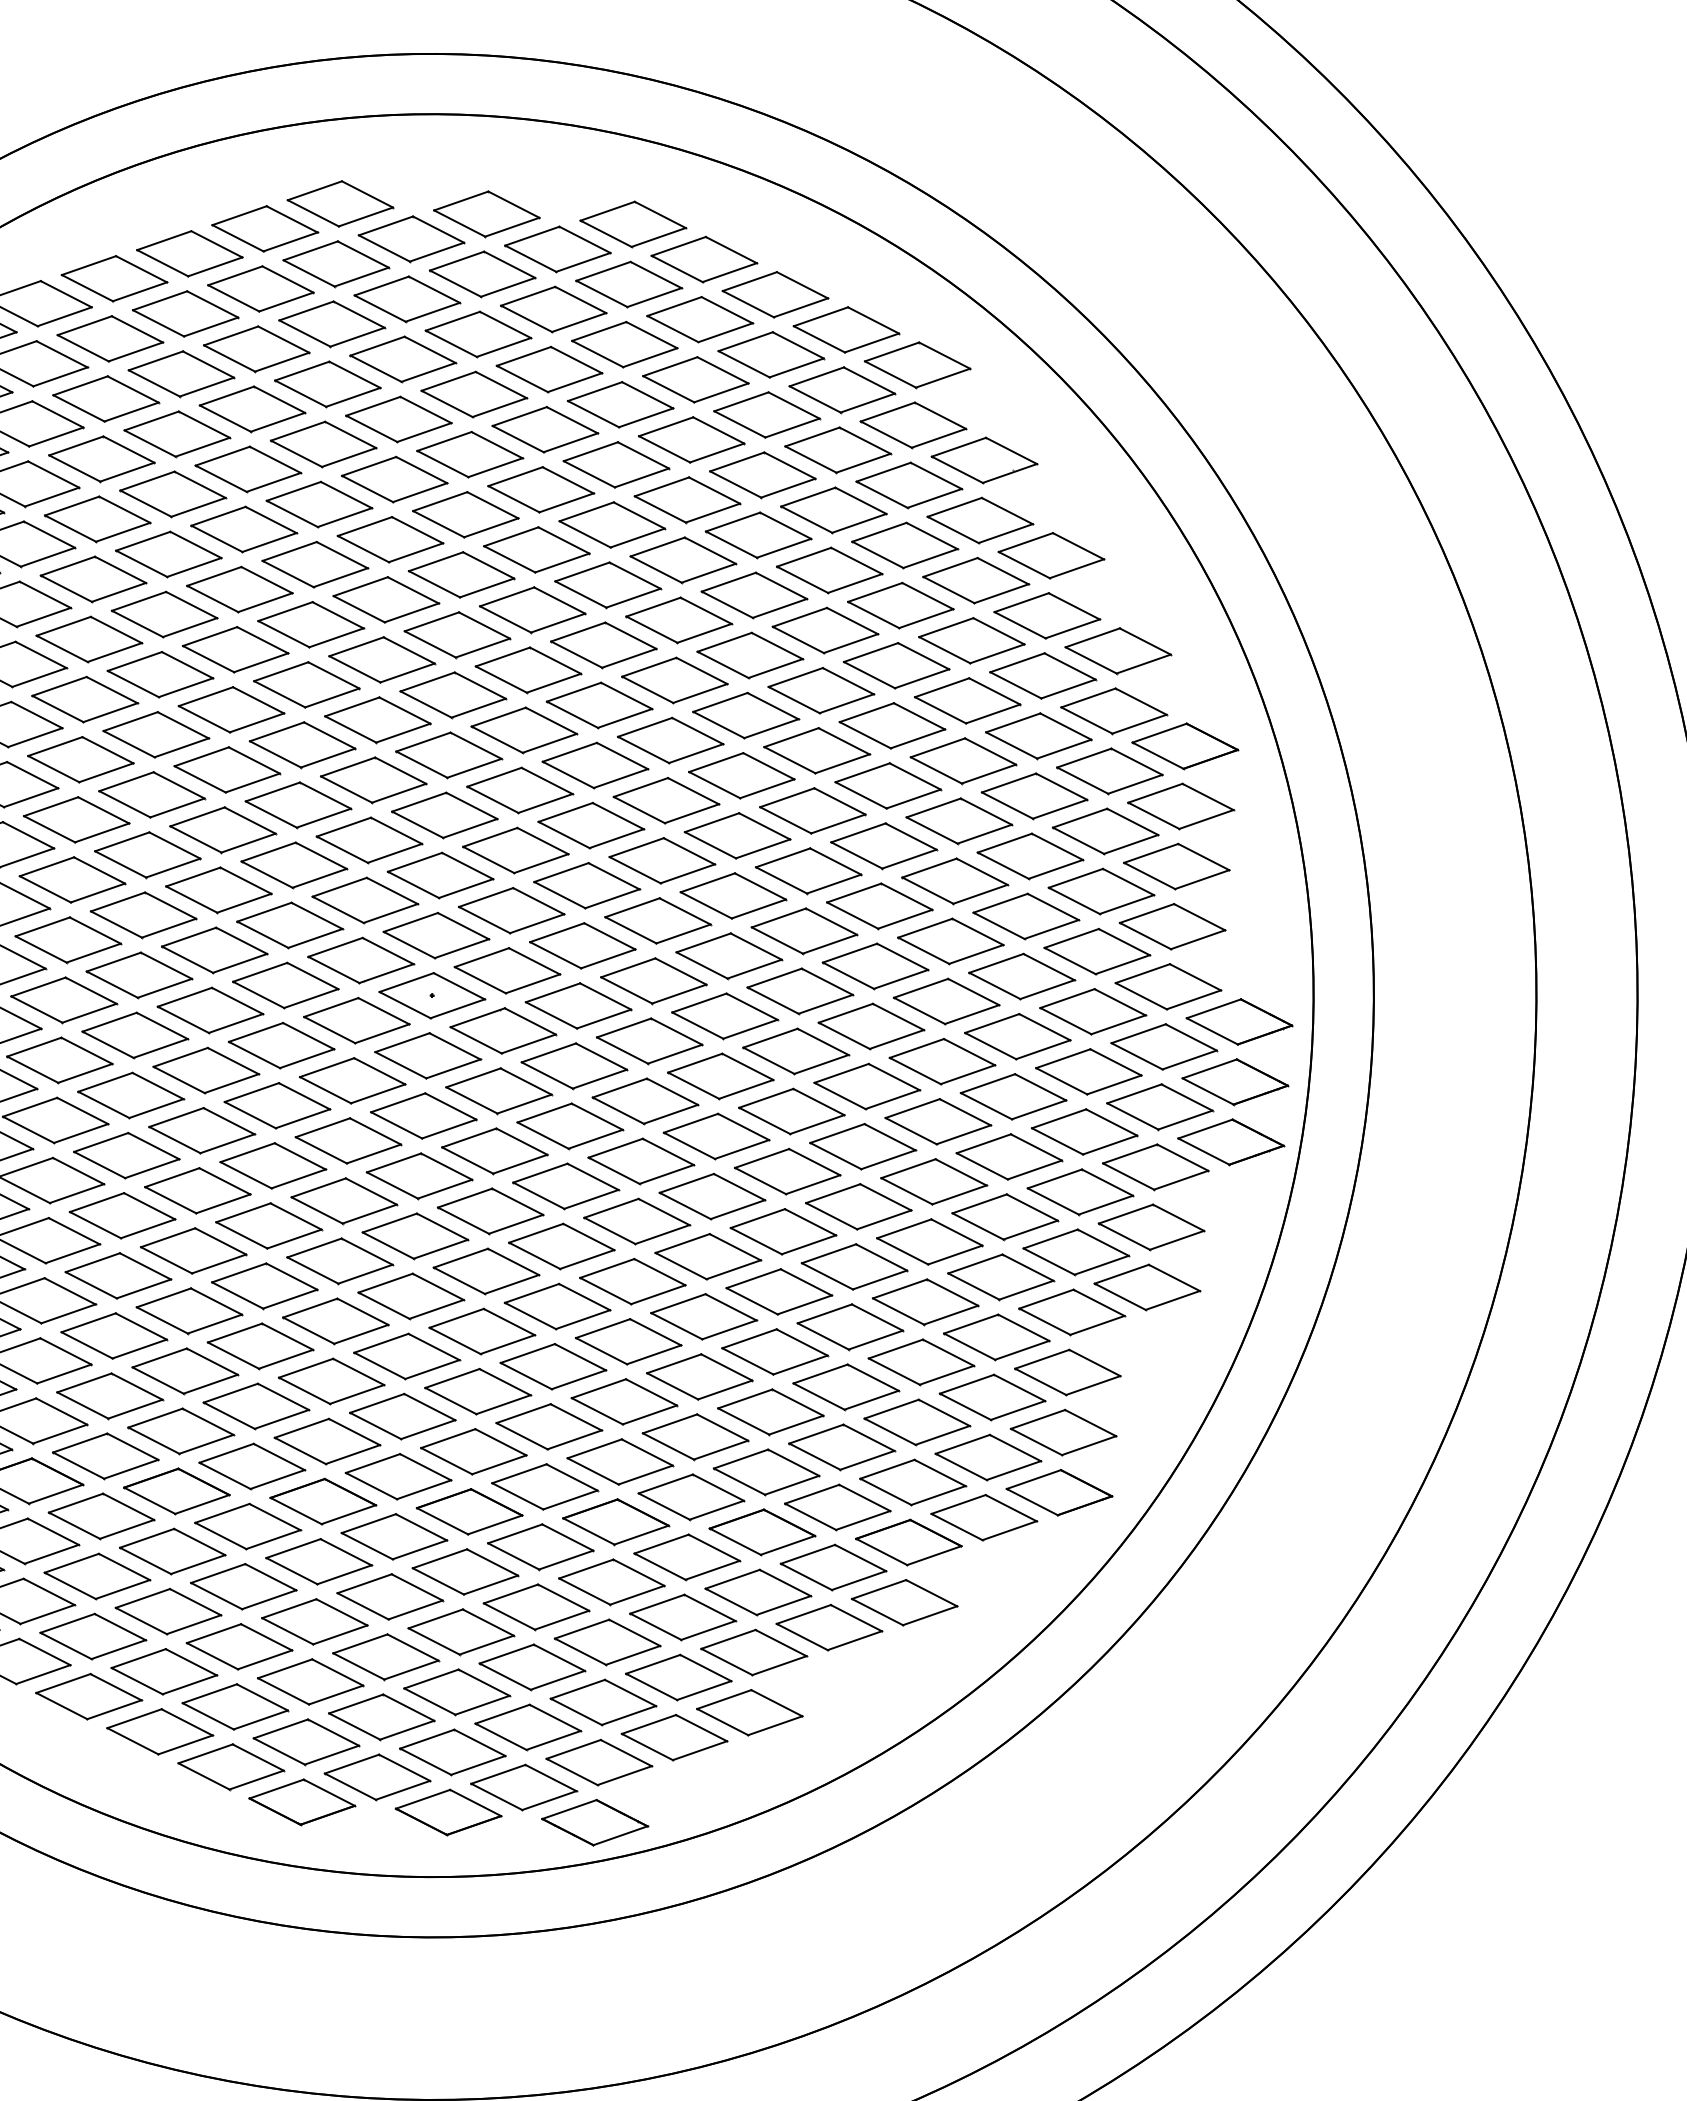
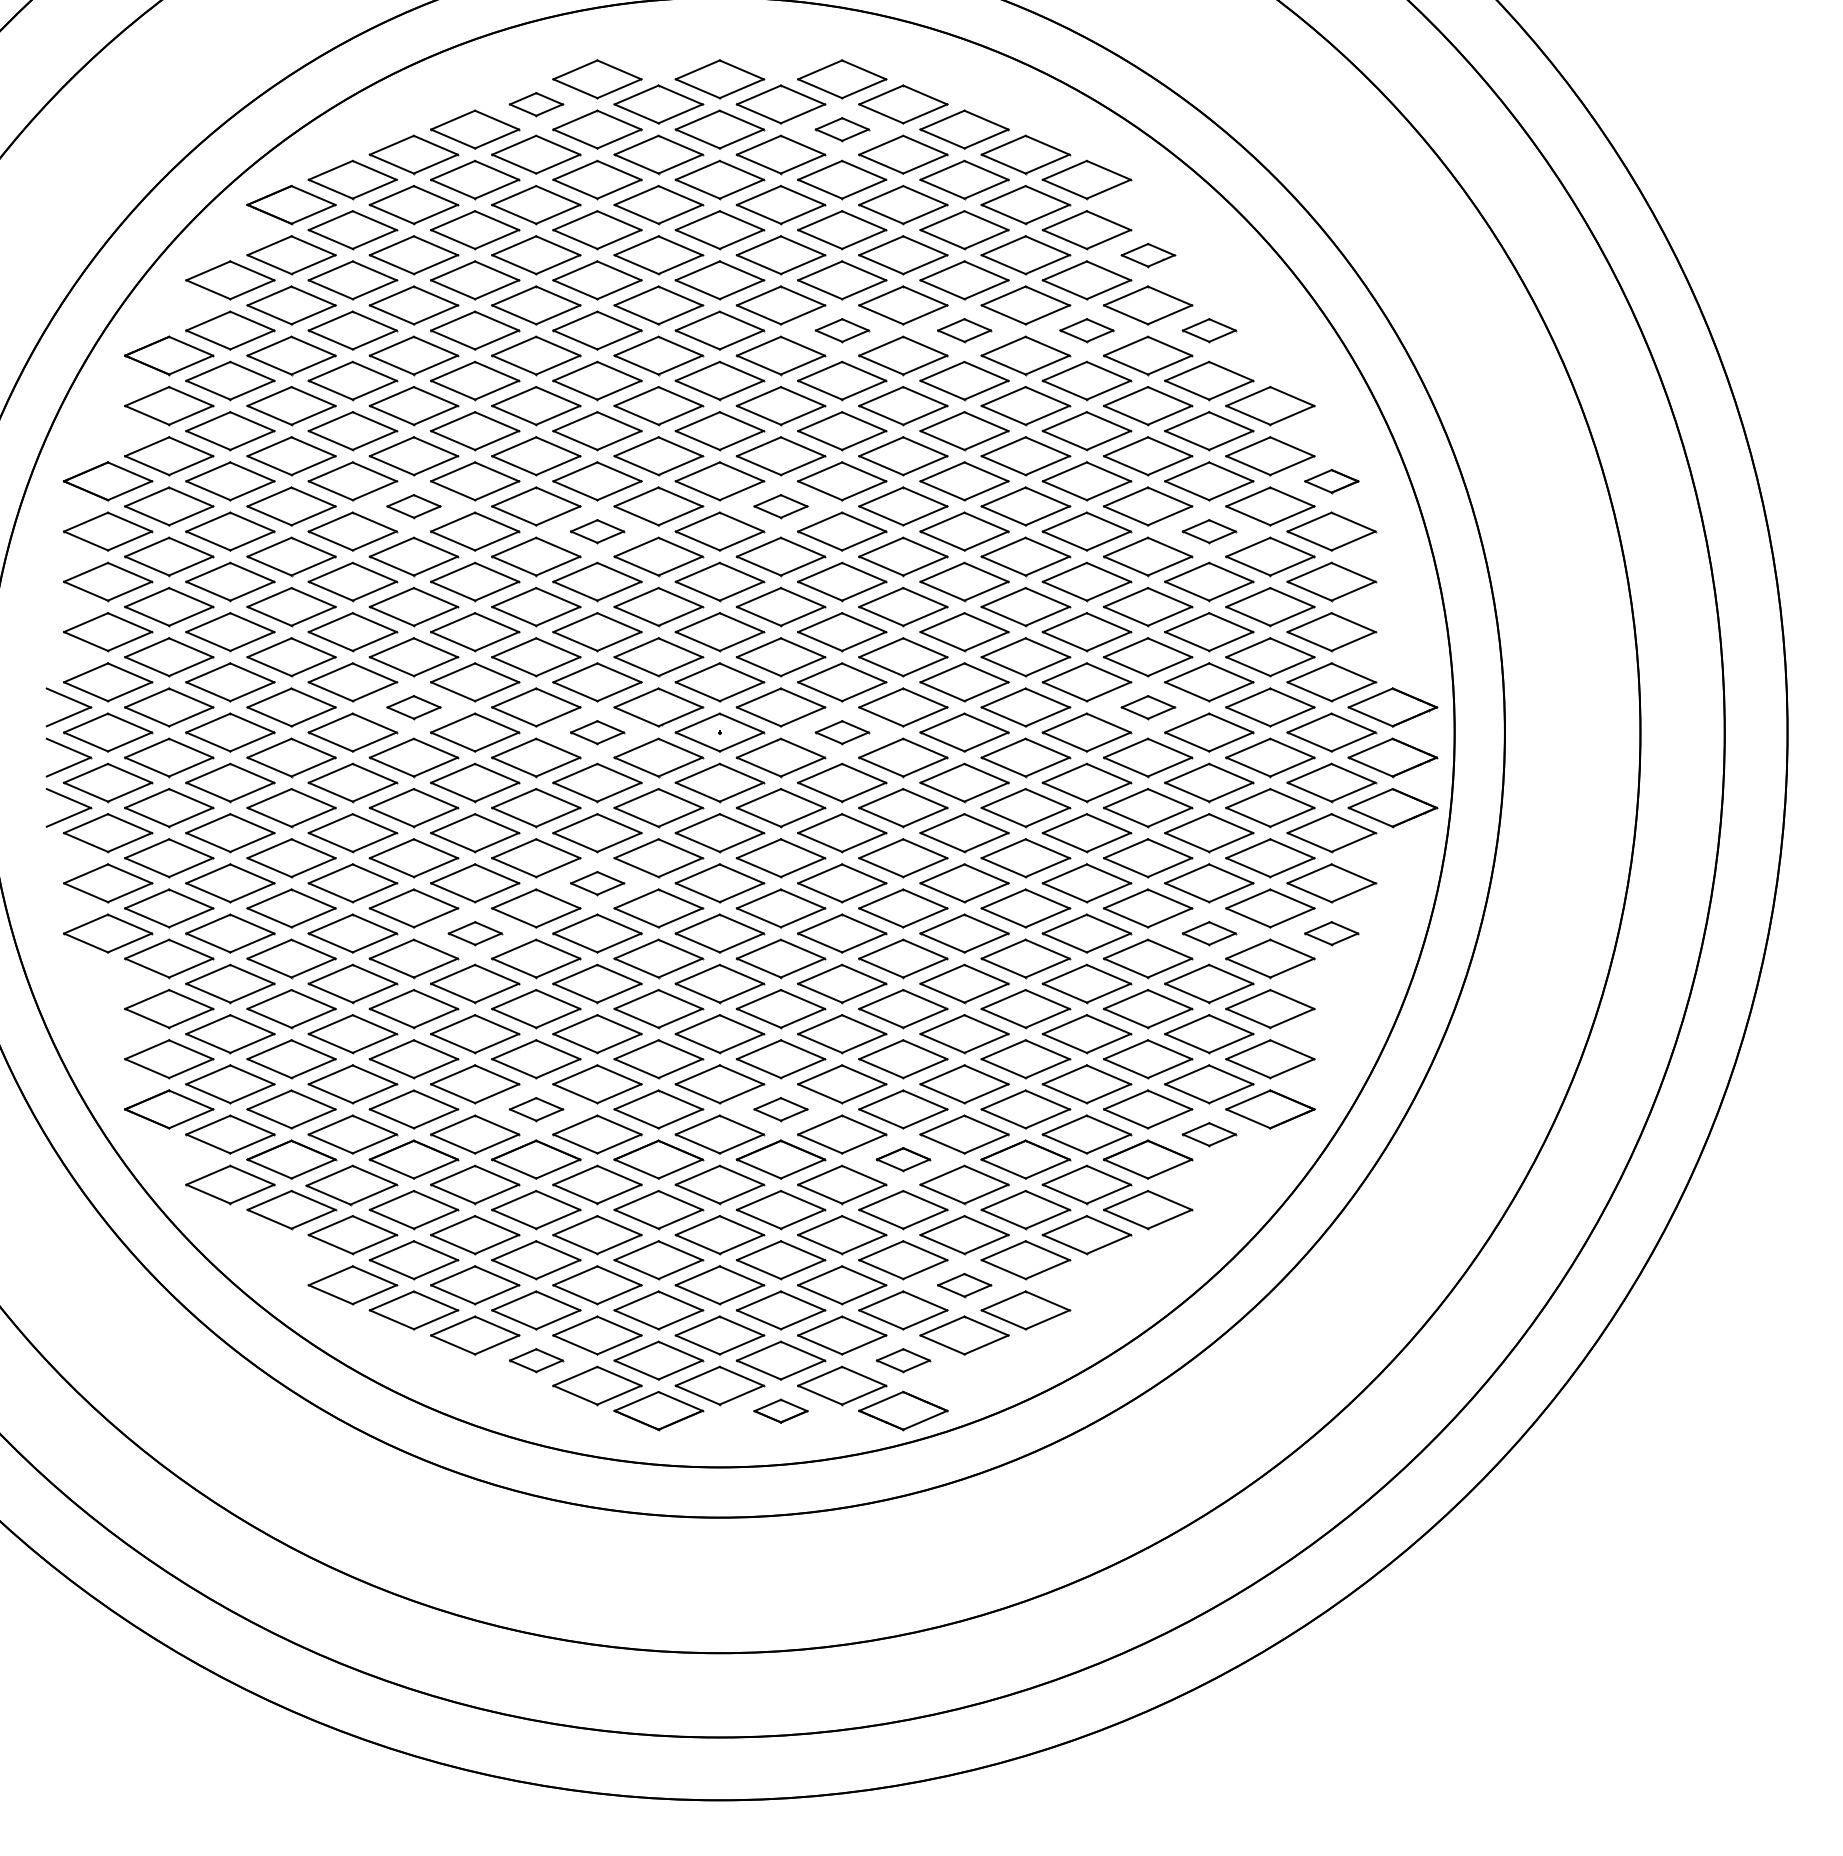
part: (265, 228) -> (536, 104), size x0.6
part: (629, 284) -> (842, 129), size x0.6
part: (985, 460) -> (1148, 255), size x0.6
part: (612, 524) -> (842, 330), size x0.6
part: (758, 535) -> (964, 330), size x0.6
part: (904, 545) -> (1086, 330), size x0.6
part: (1051, 555) -> (1209, 330), size x0.6
part: (84, 699) -> (413, 506), size x0.6
part: (523, 730) -> (780, 506), size x0.6
part: (302, 744) -> (597, 531), size x0.6
part: (1185, 746) -> (1331, 481), size x0.6
part: (1034, 796) -> (1209, 531), size x0.6
part: (67, 940) -> (413, 707), size x0.6
part: (285, 985) -> (597, 732), size x0.6
part: (947, 1001) -> (1148, 707), size x0.6
part: (578, 1005) -> (842, 732), size x0.6
part: (273, 1166) -> (597, 883), size x0.6
part: (123, 1215) -> (475, 933), size x0.6
part: (1001, 1277) -> (1209, 933), size x0.6
part: (1147, 1287) -> (1331, 933), size x0.6
part: (181, 1431) -> (536, 1109), size x0.6
part: (473, 1451) -> (780, 1109), size x0.6
part: (984, 1517) -> (1209, 1134), size x0.6
part: (616, 1521) -> (903, 1159), size x0.6
part: (678, 1677) -> (964, 1285), size x0.6
part: (160, 1731) -> (536, 1360), size x0.6
part: (599, 1762) -> (903, 1360), size x0.6
part: (447, 1813) -> (780, 1411), size x0.6

